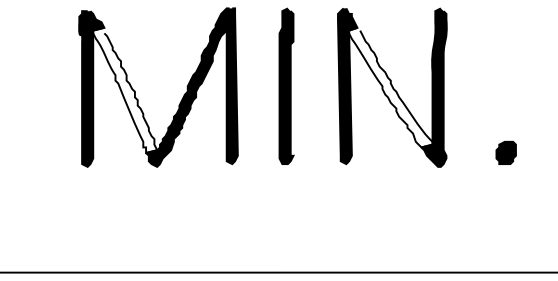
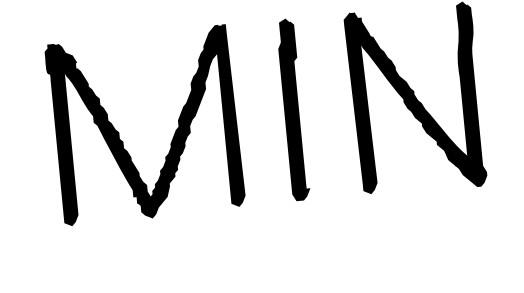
fill: (390, 87) -> (413, 99), added
fill: (125, 89) -> (107, 131), added

